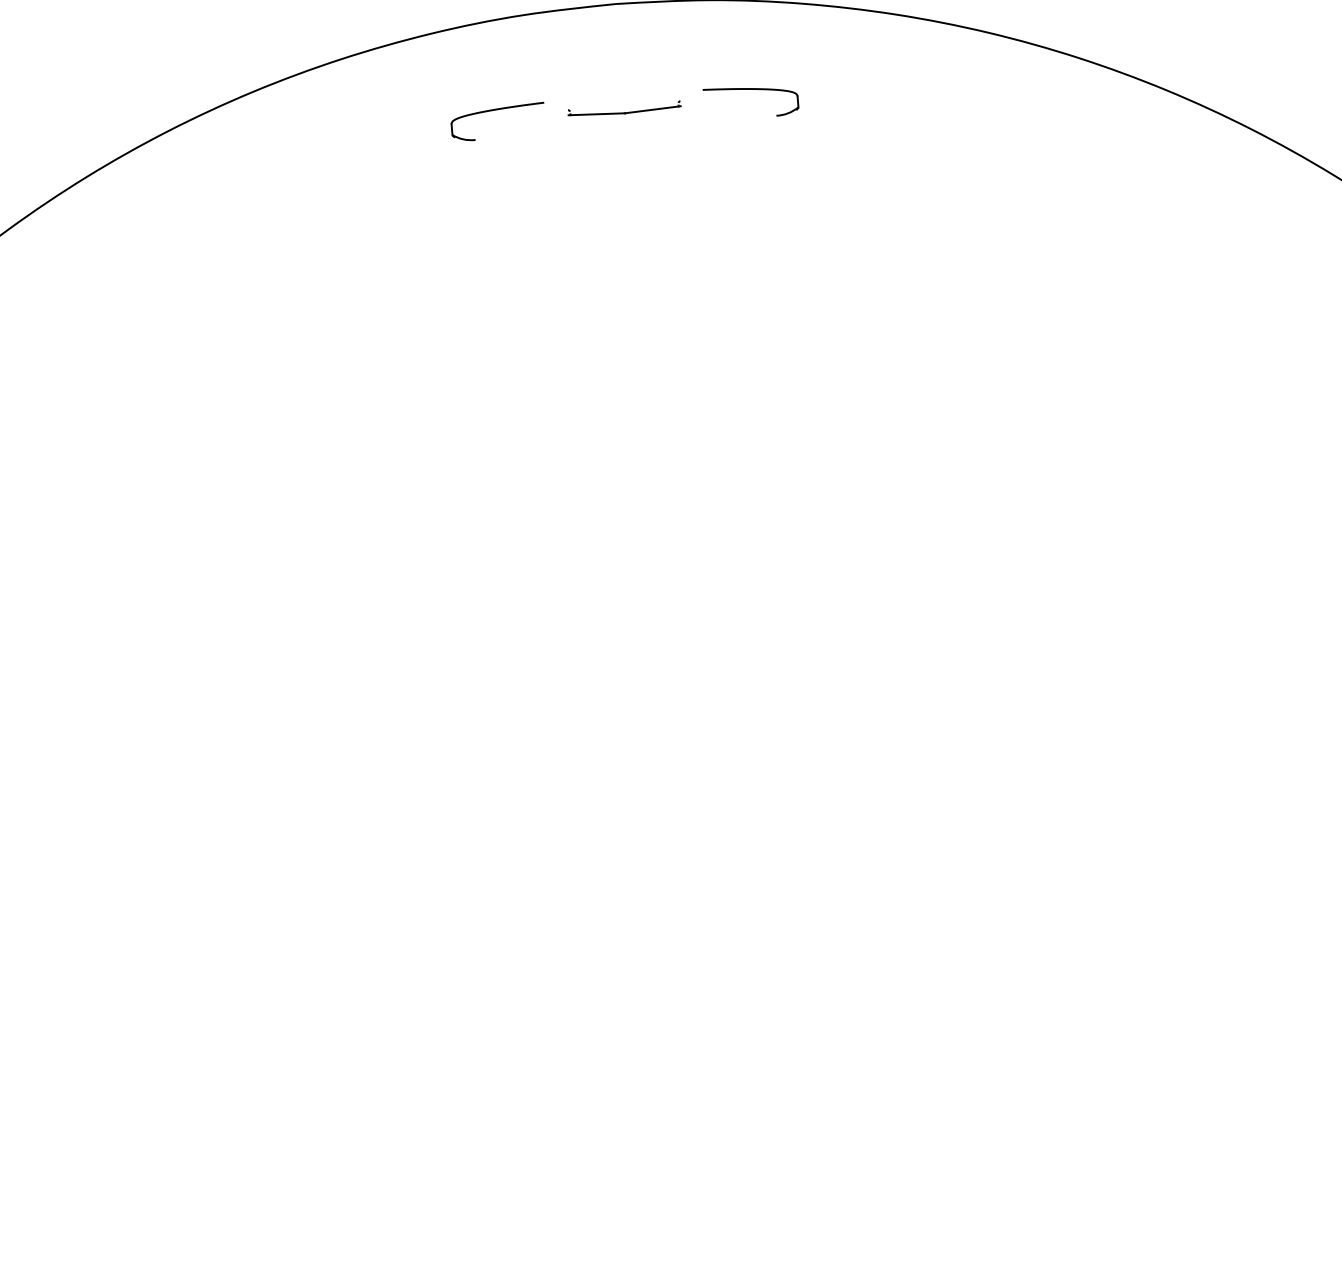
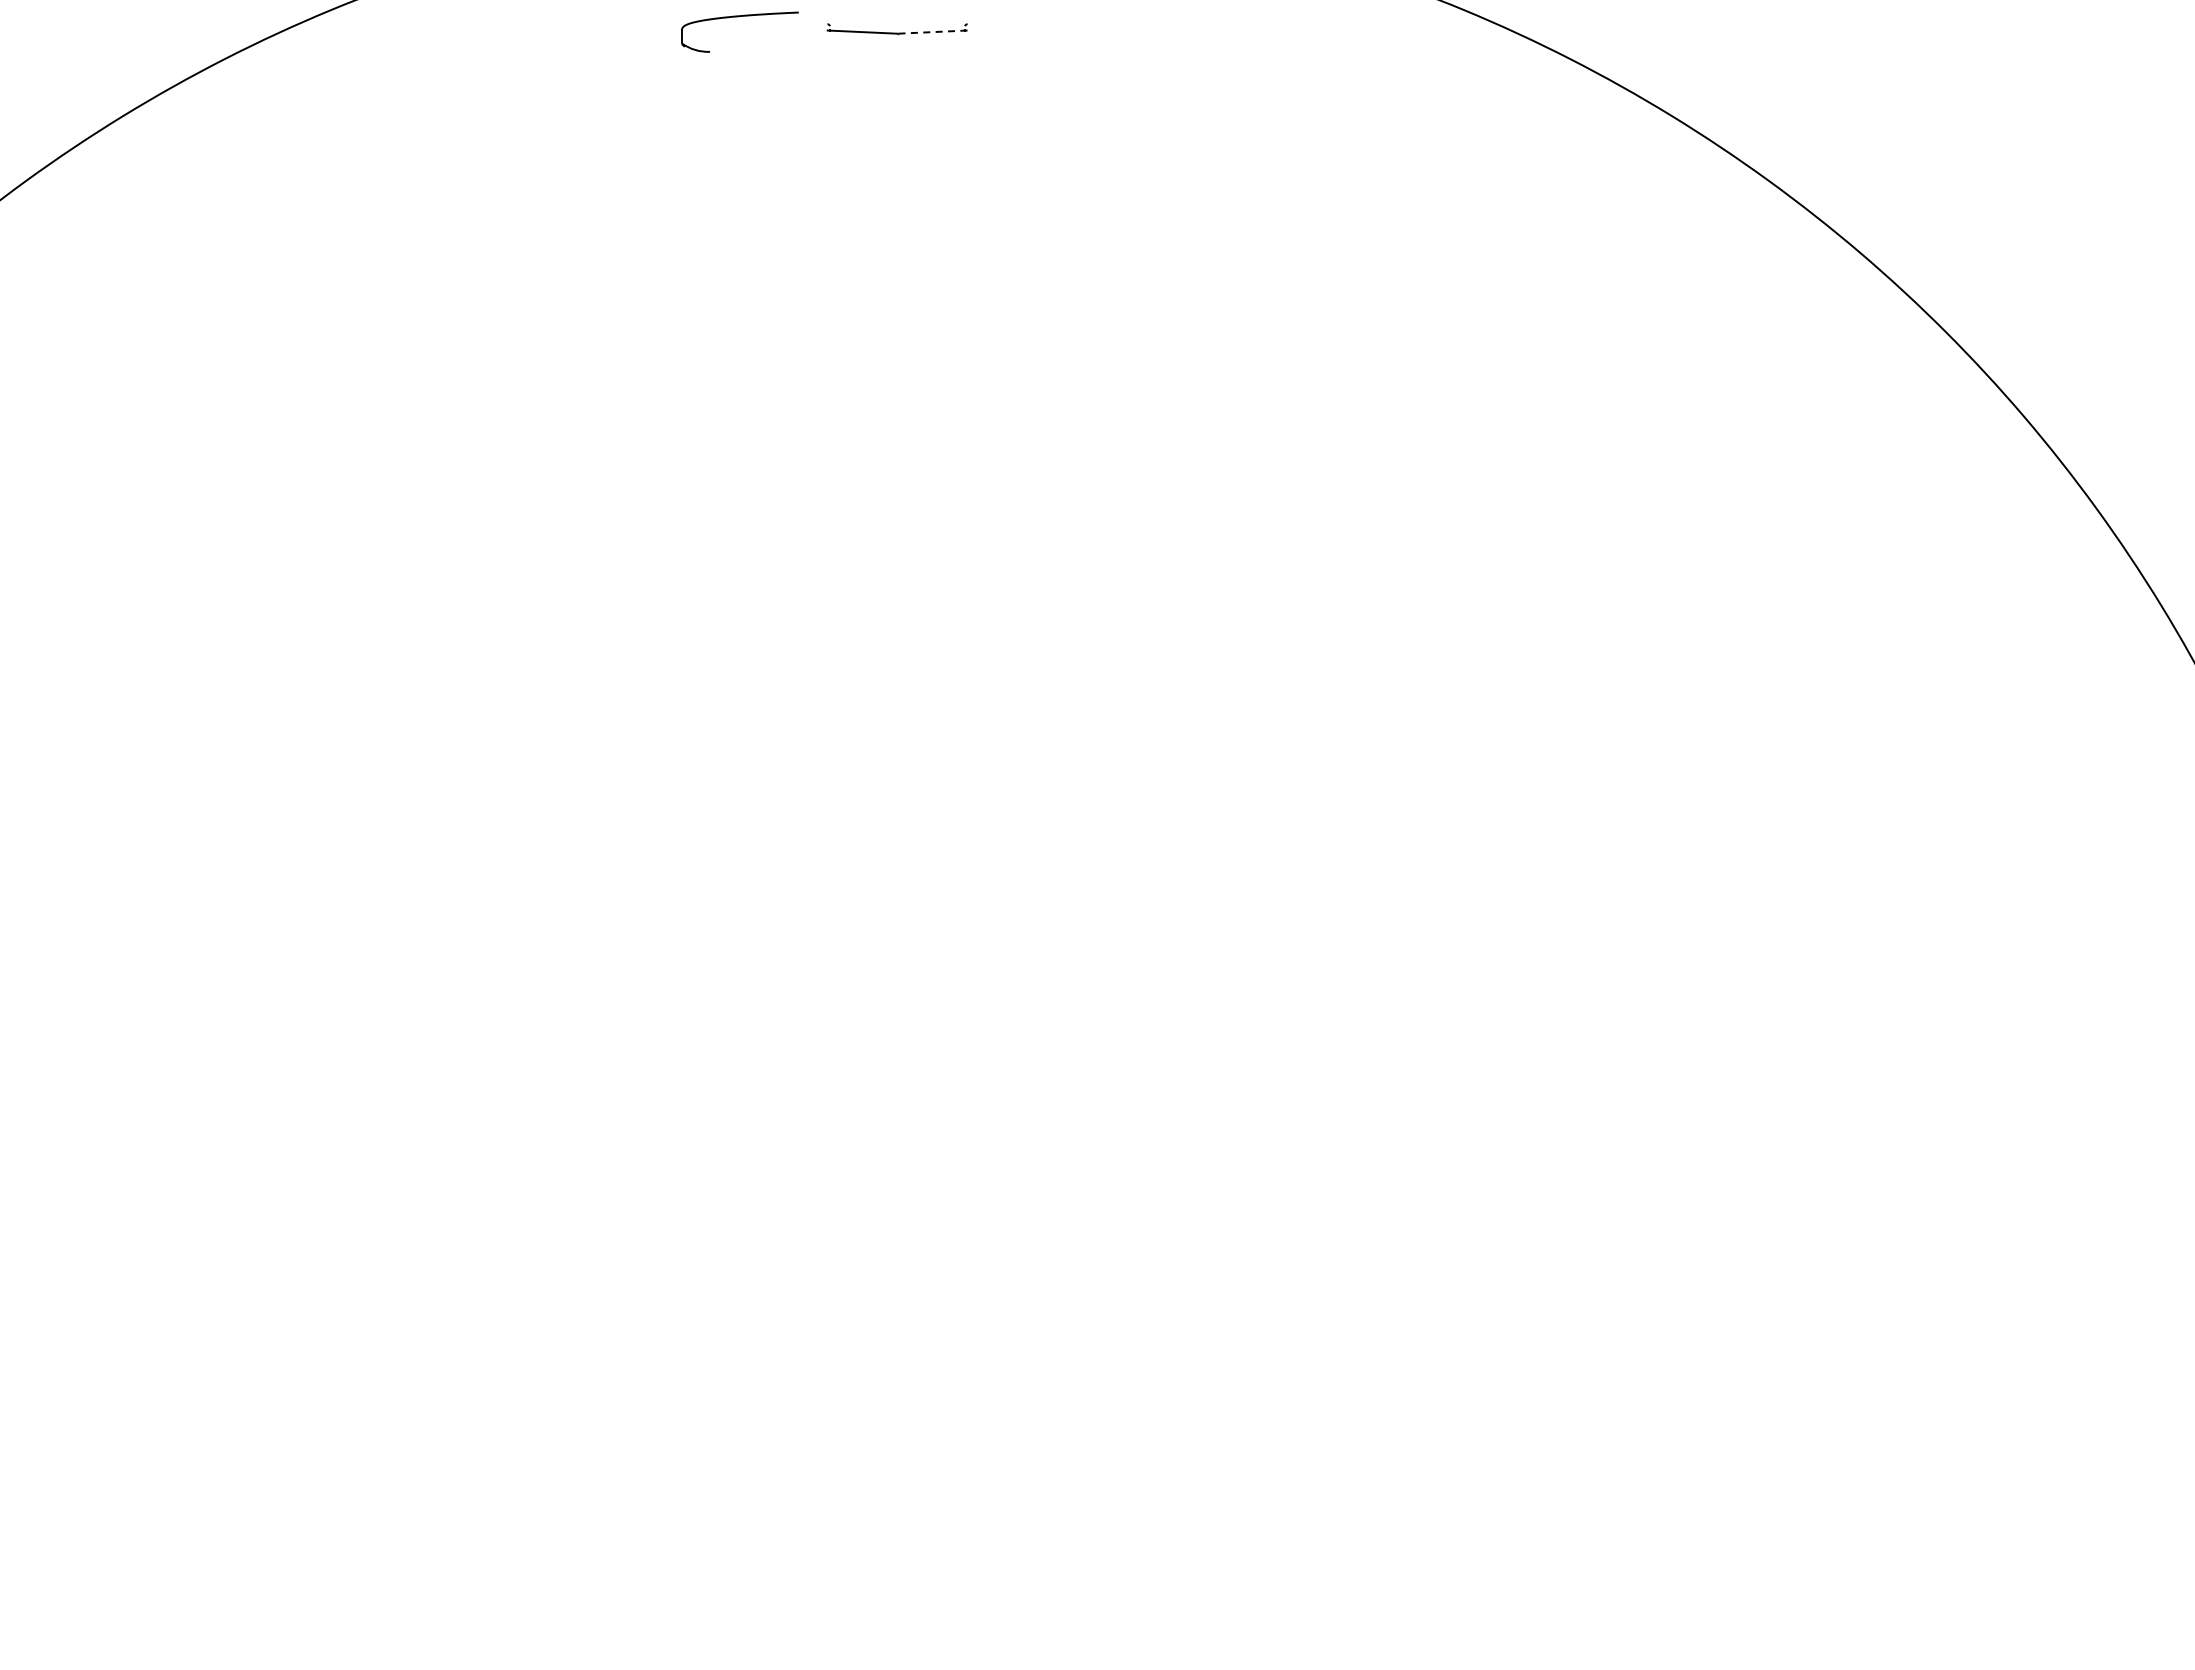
part: (750, 90) -> (1055, 17), removed
line: (652, 110) -> (932, 32), solid -> dashed

